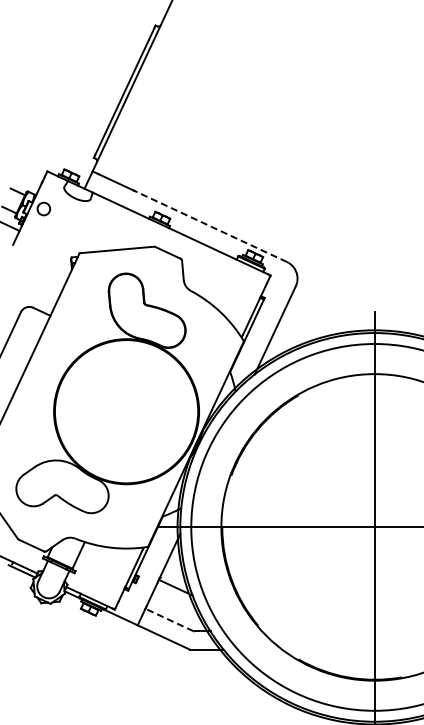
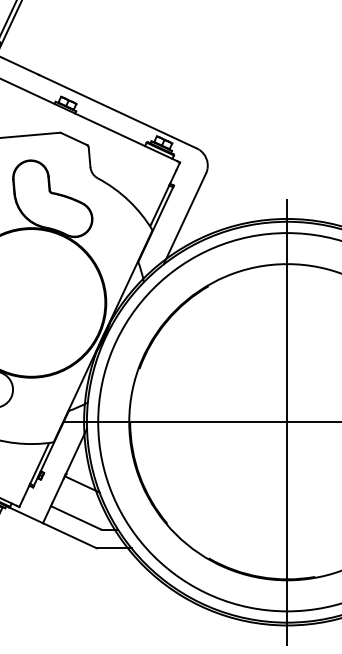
line: (210, 226) -> (118, 111), dashed -> solid
line: (169, 619) -> (75, 517), dashed -> solid

